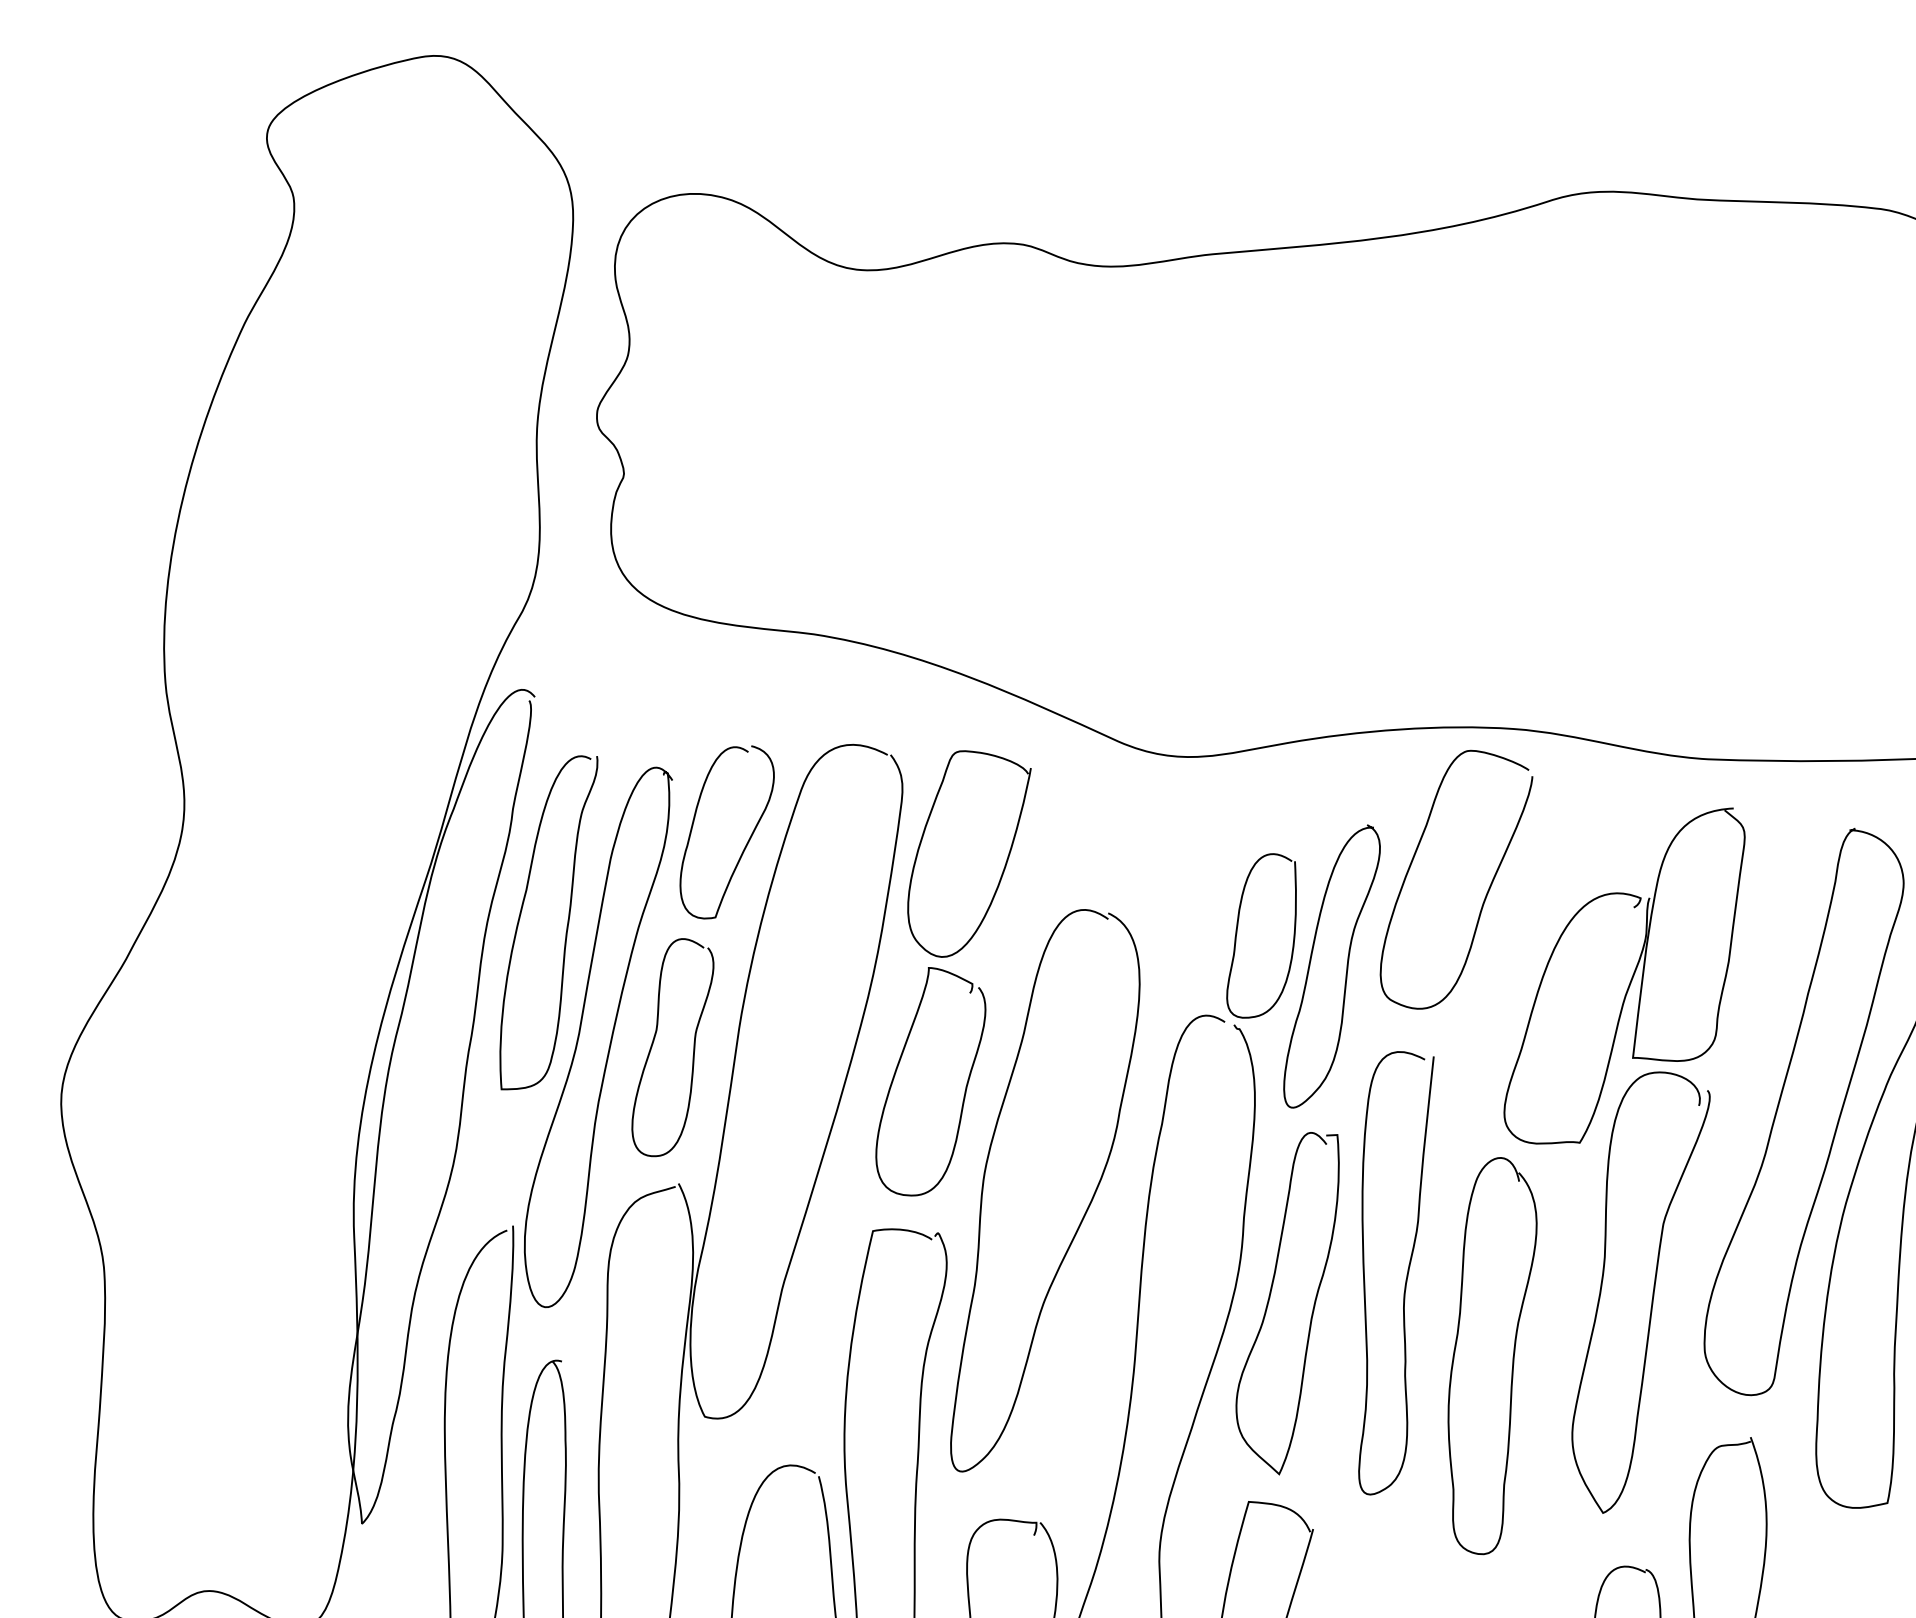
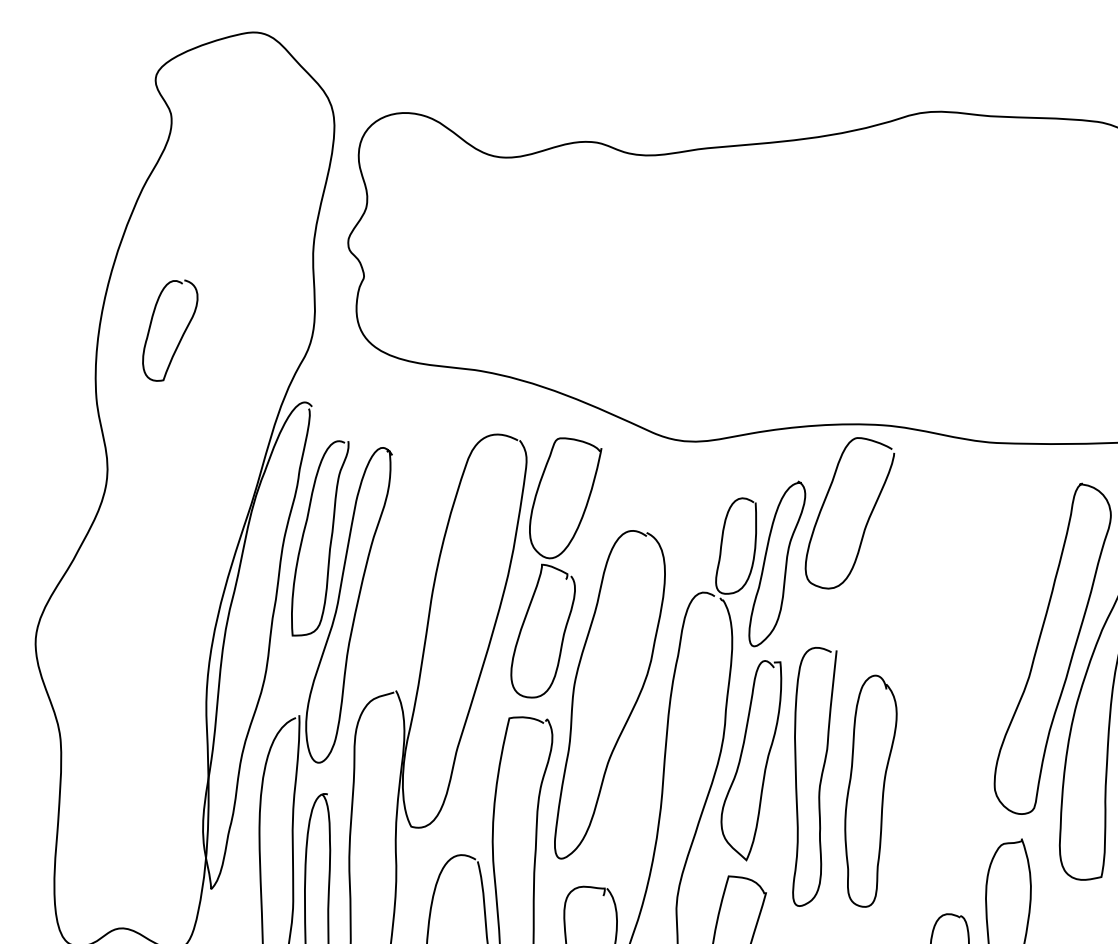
curve: (748, 837) -> (182, 333), moved
curve: (655, 1041) -> (382, 607), removed
part: (1609, 1159) -> (939, 676), removed
curve: (1406, 1272) -> (820, 776), moved

